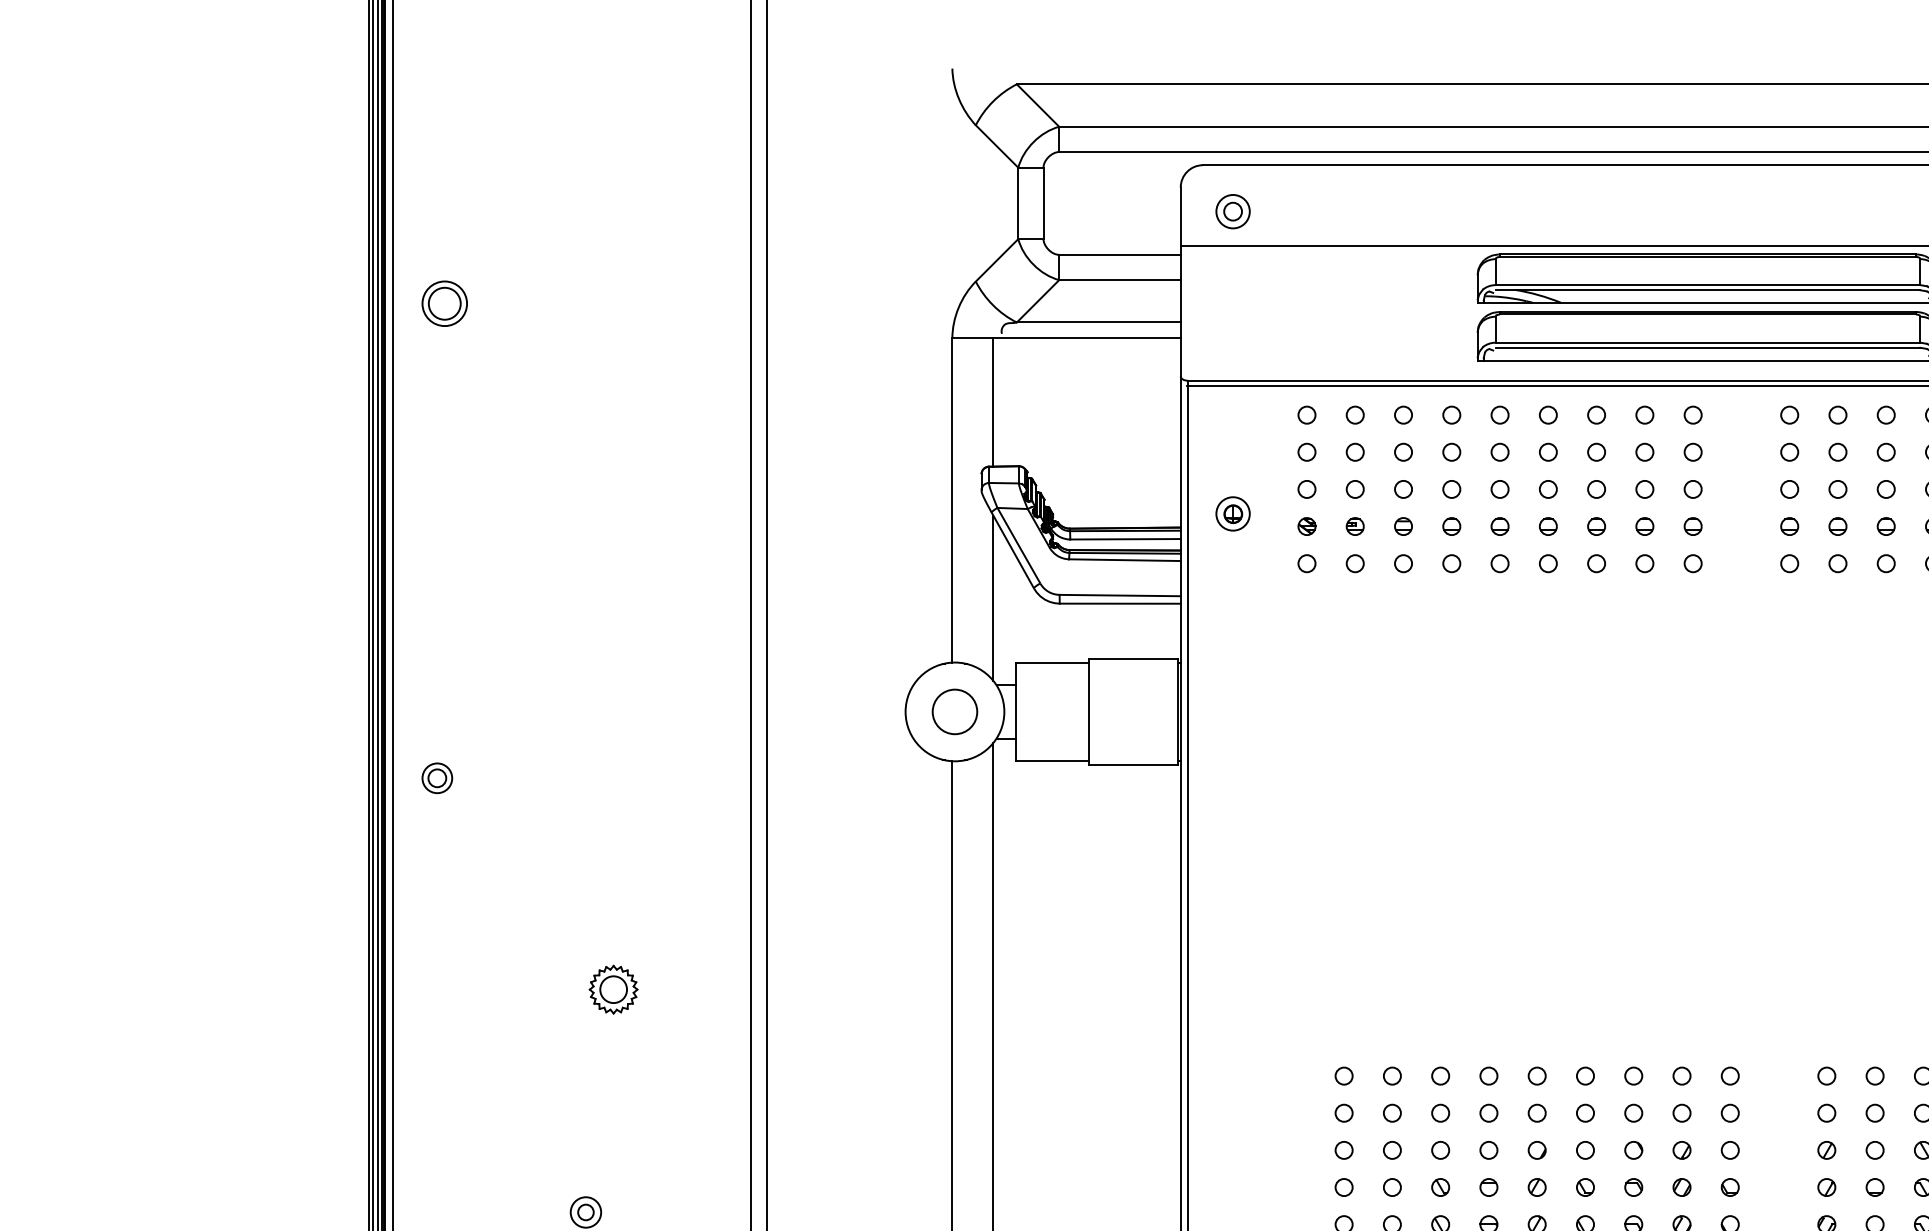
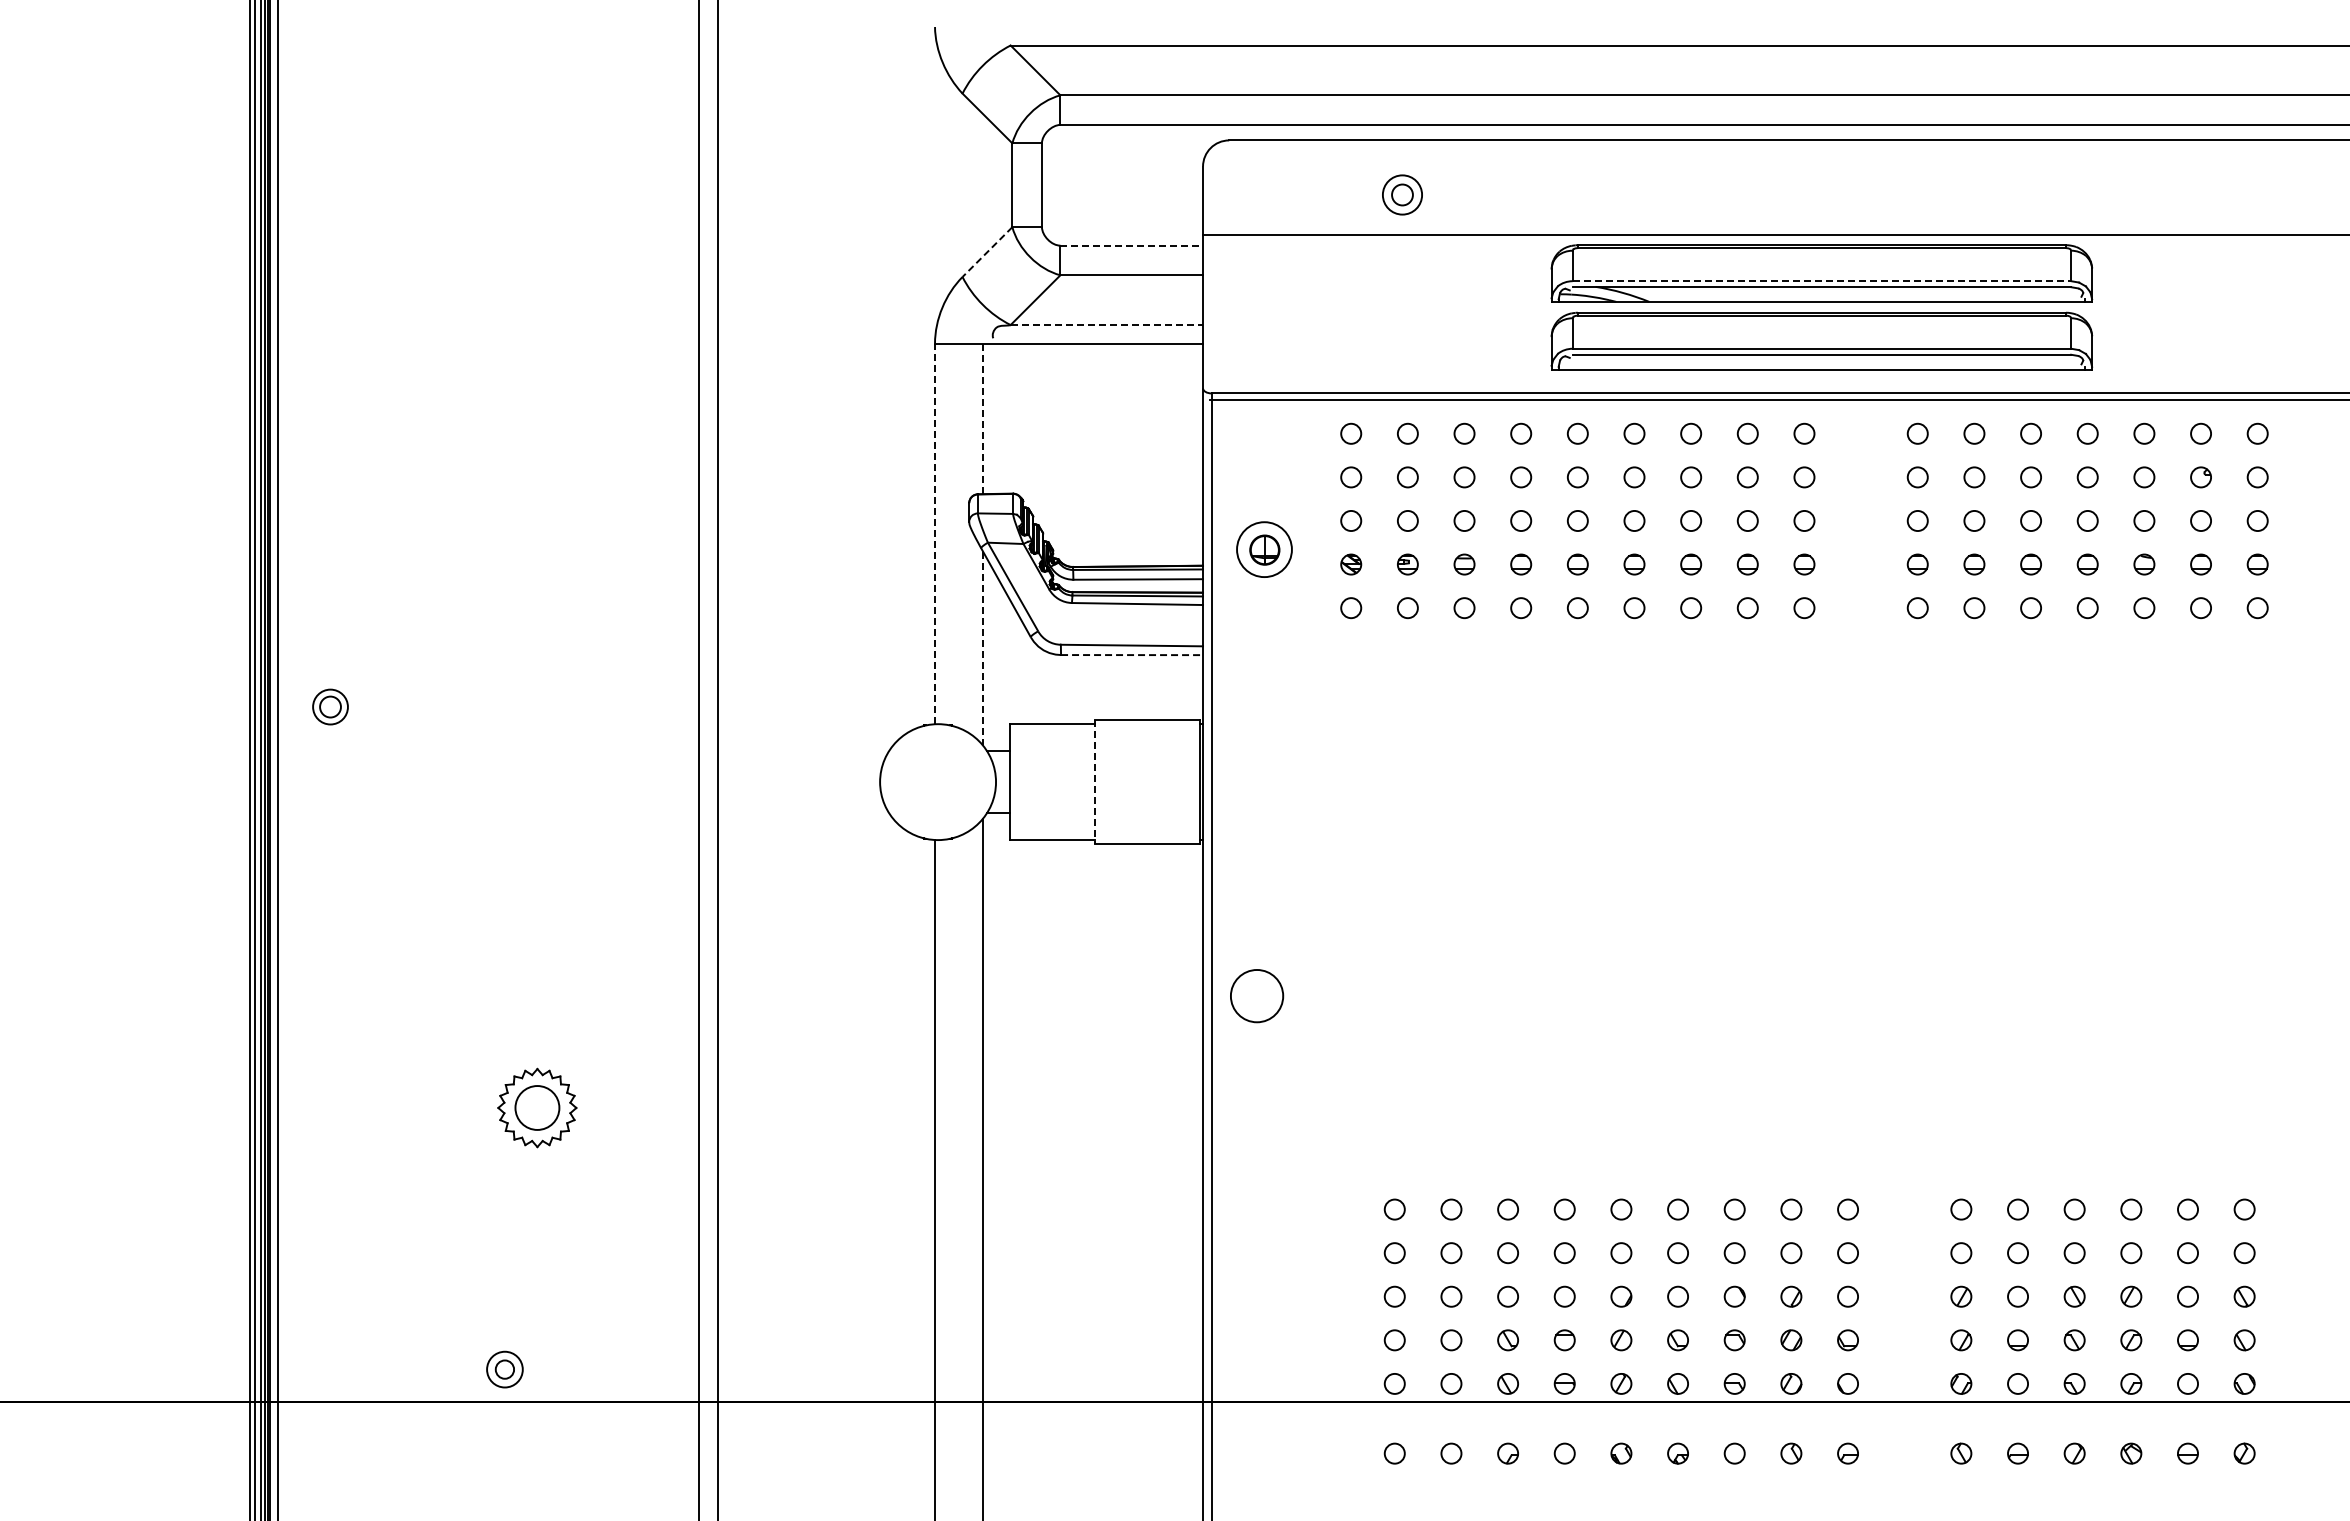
part: (1233, 211) -> (1402, 194), moved
line: (1120, 254) -> (1132, 245), solid -> dashed
line: (997, 260) -> (987, 252), solid -> dashed
line: (1708, 285) -> (1822, 281), solid -> dashed
part: (445, 304) -> (339, 303), removed
line: (1099, 322) -> (1107, 325), solid -> dashed
line: (993, 402) -> (983, 419), solid -> dashed
line: (952, 500) -> (935, 533), solid -> dashed
part: (1233, 513) -> (1264, 549), size x1.4
line: (993, 598) -> (983, 649), solid -> dashed
line: (1120, 604) -> (1132, 655), solid -> dashed
circle: (955, 712) -> (1257, 996), moved
line: (1088, 712) -> (1094, 782), solid -> dashed
part: (437, 777) -> (330, 706), moved
part: (613, 989) -> (537, 1108), size x1.4

